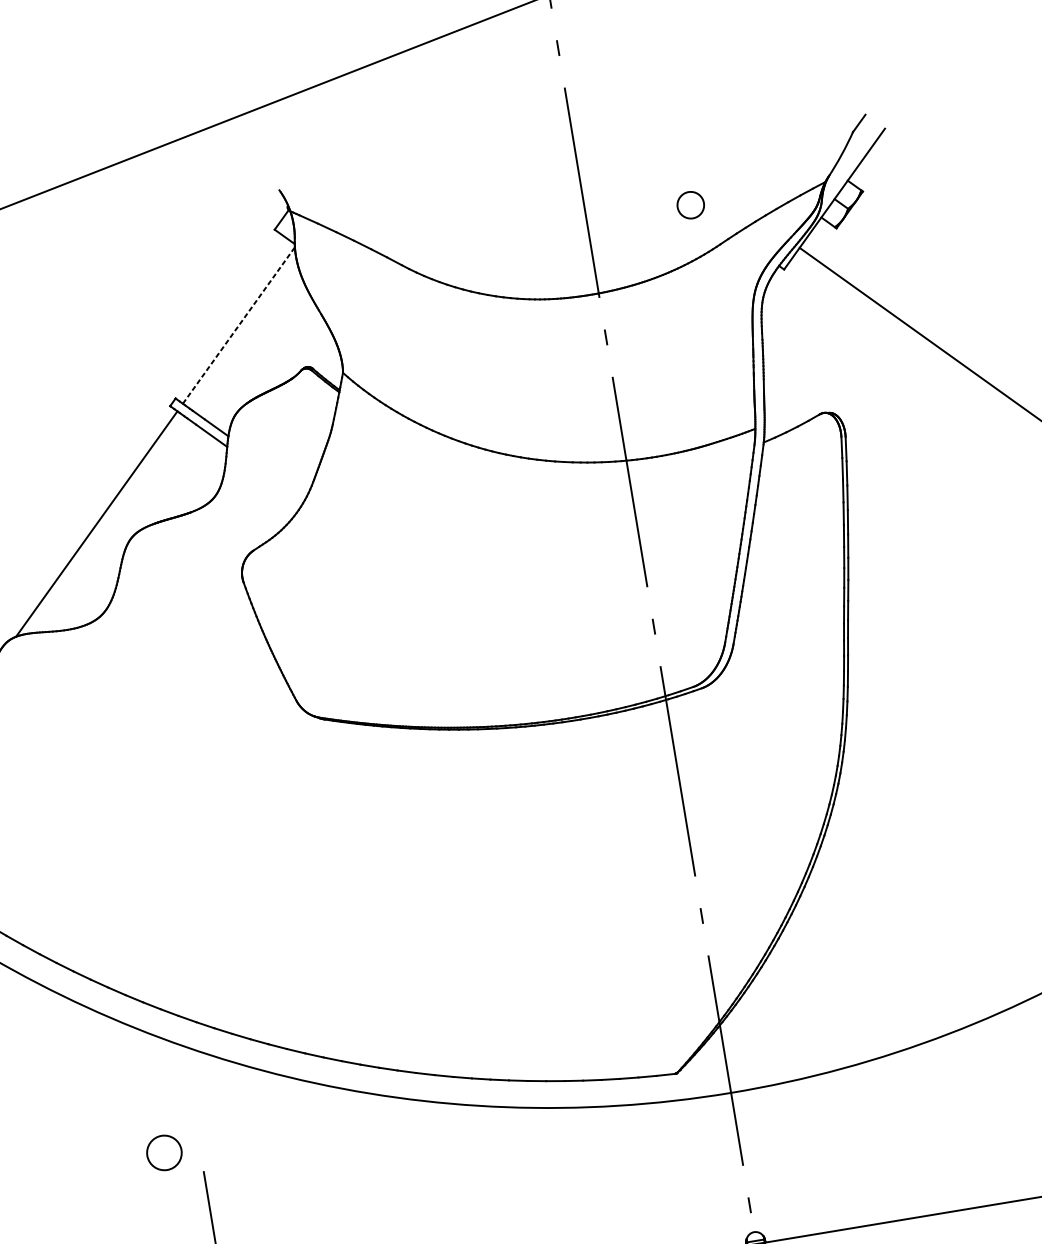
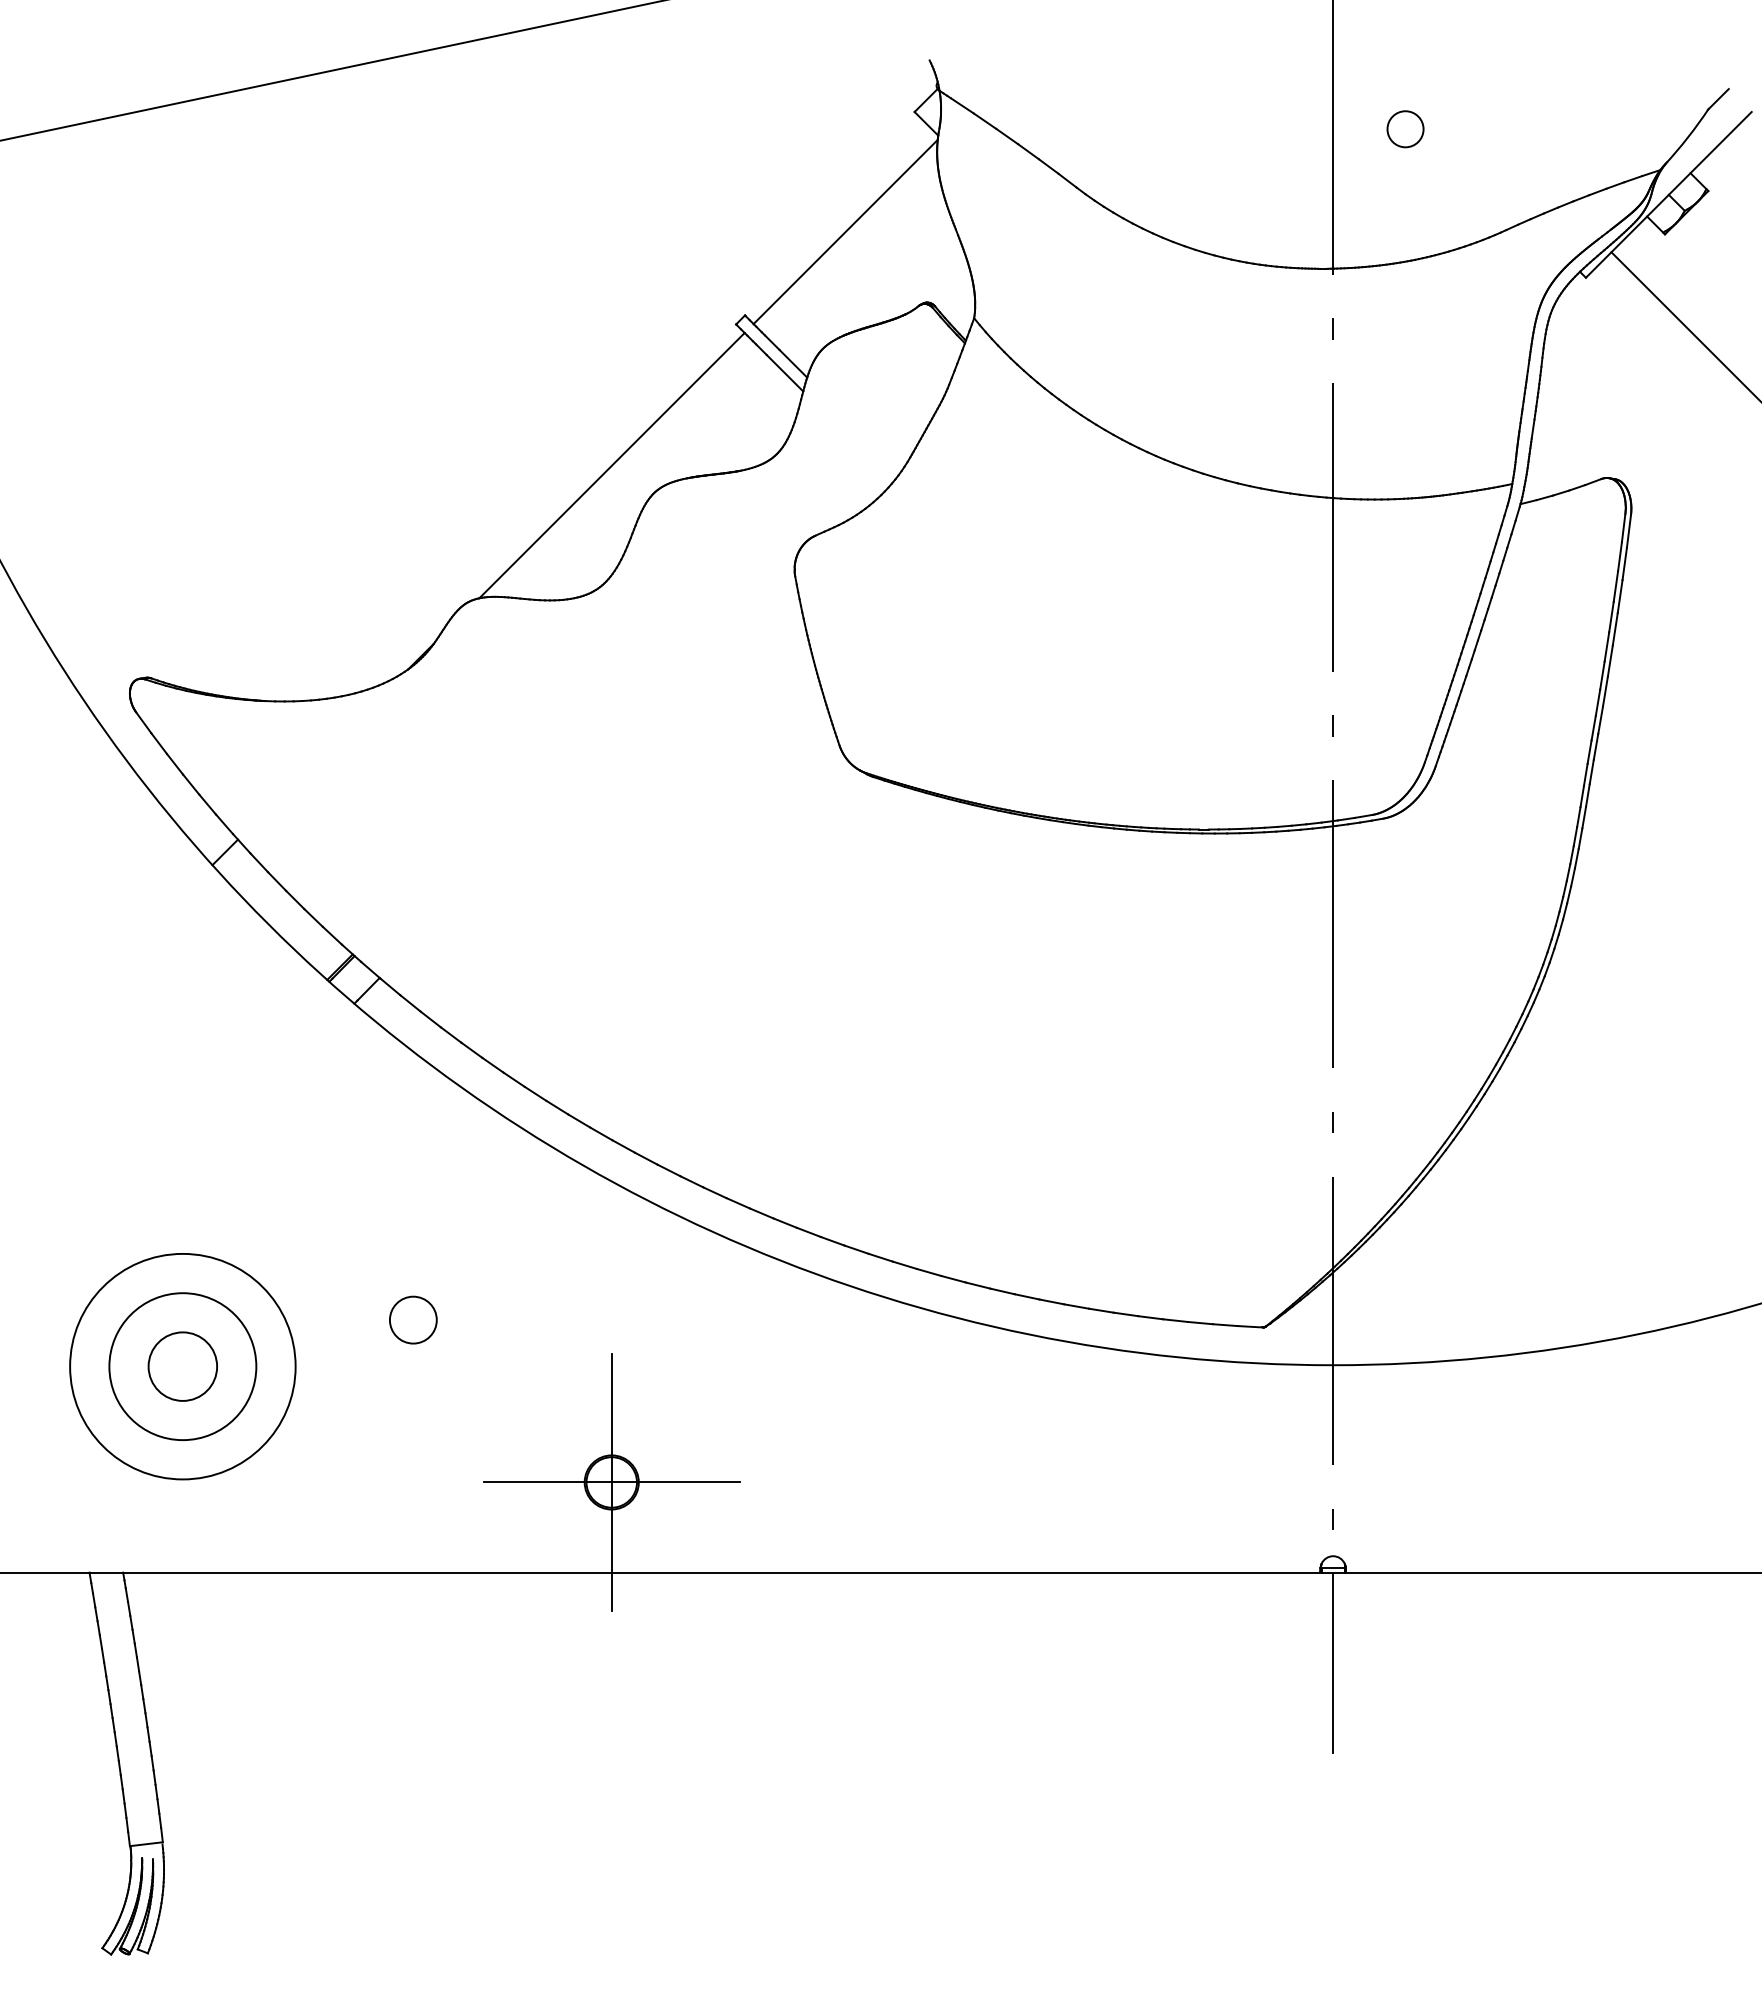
circle: (690, 205) -> (1405, 129), moved
line: (239, 325) -> (846, 231), dashed -> solid
circle: (164, 1152) -> (413, 1319), moved

